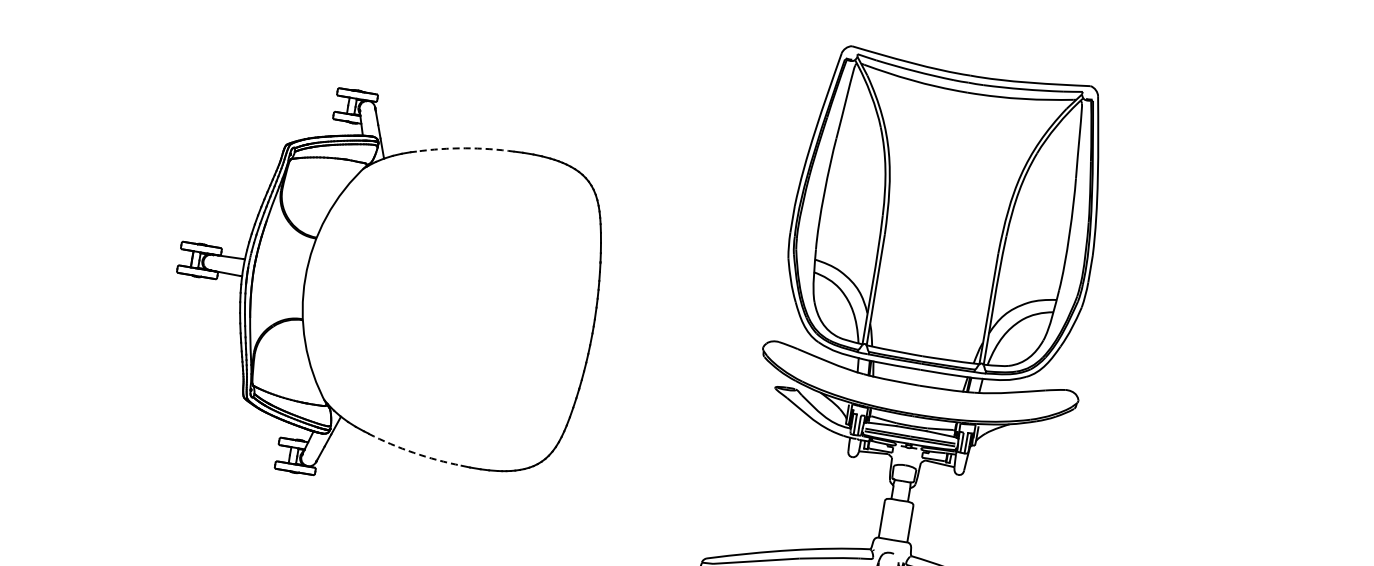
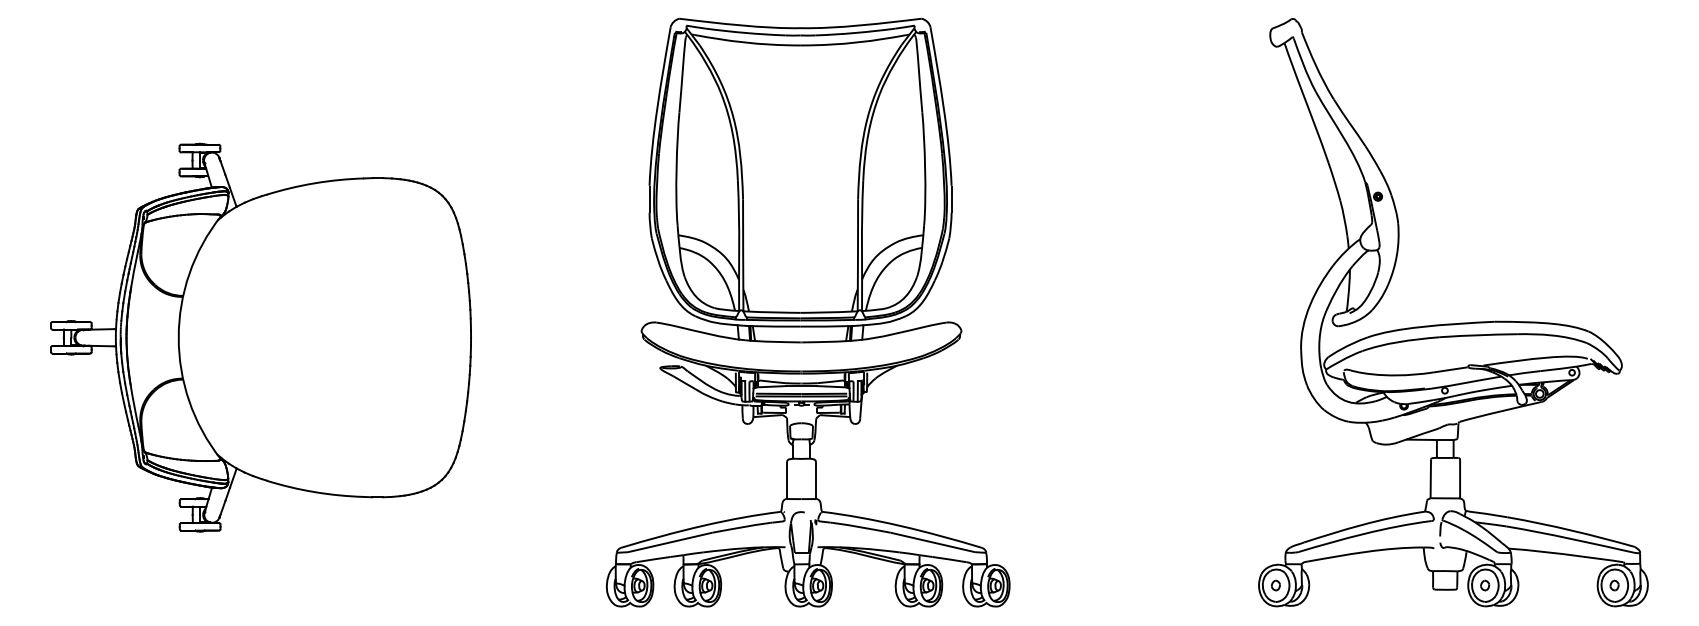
arc: (464, 148) -> (314, 183), dashed -> solid
arc: (413, 453) -> (314, 492), dashed -> solid

